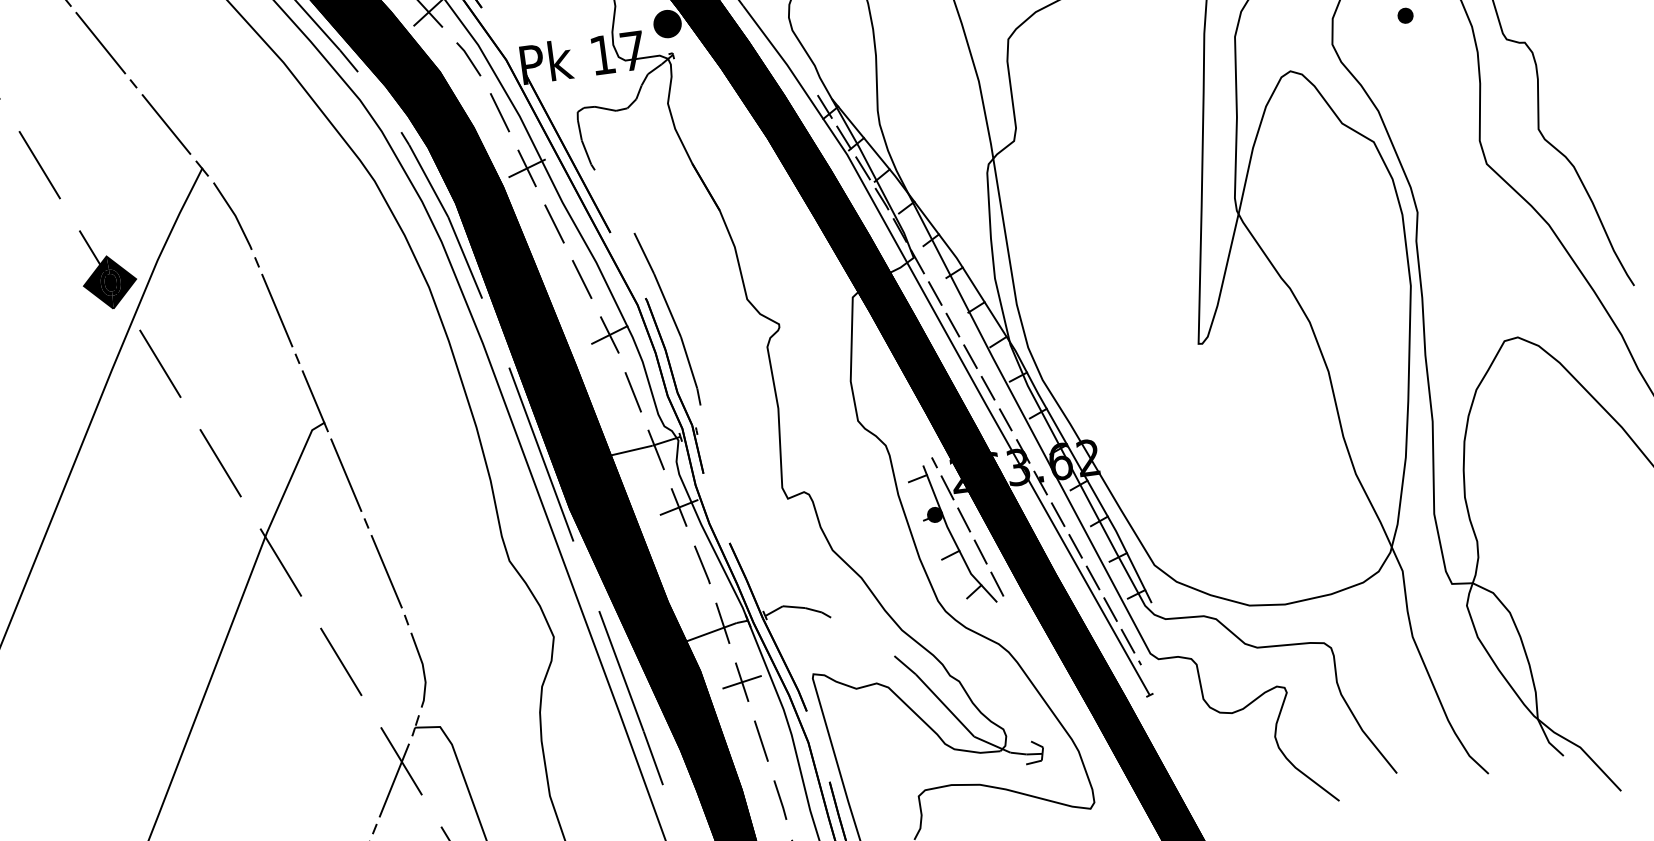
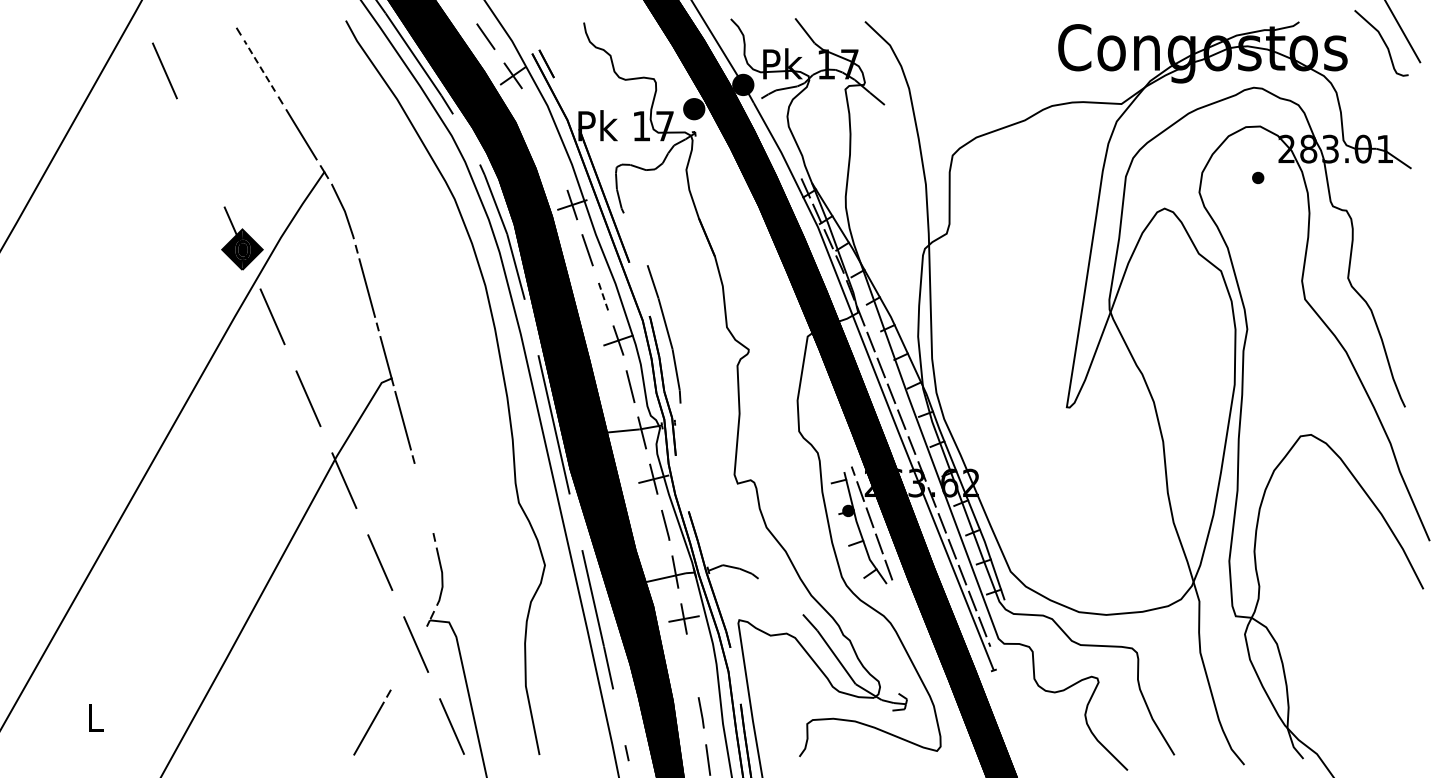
line: (100, 43) -> (259, 66), solid -> dashed
line: (468, 58) -> (538, 115), removed
line: (500, 112) -> (557, 159), removed
line: (39, 164) -> (200, 152), removed
line: (582, 279) -> (603, 295), solid -> dashed
line: (385, 571) -> (423, 498), removed
line: (760, 740) -> (692, 665), removed
line: (394, 780) -> (408, 658), removed

